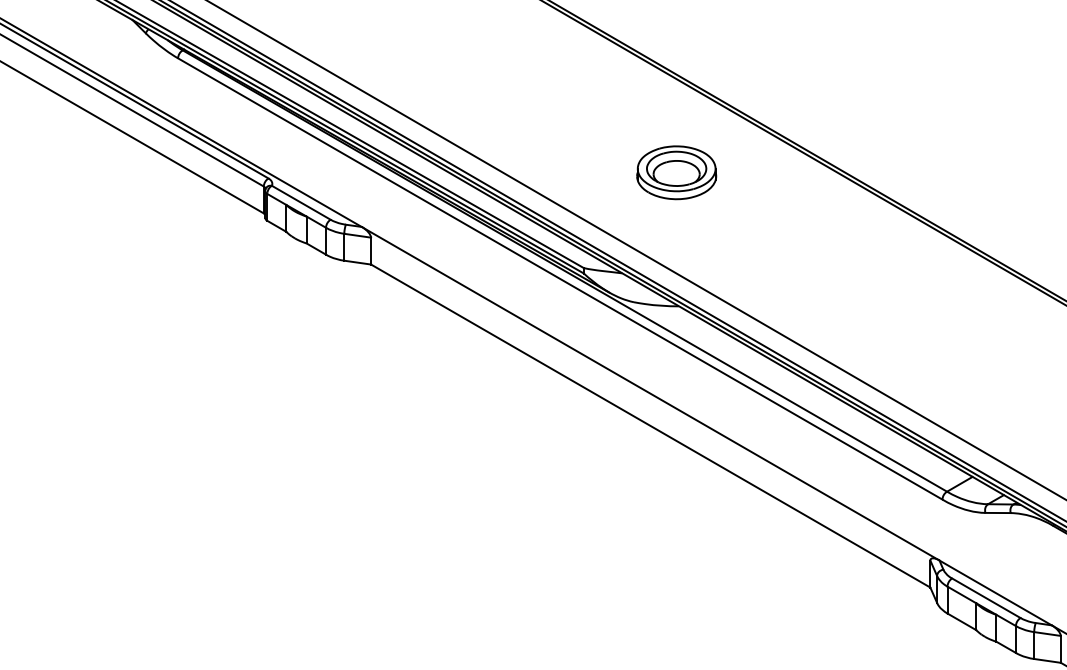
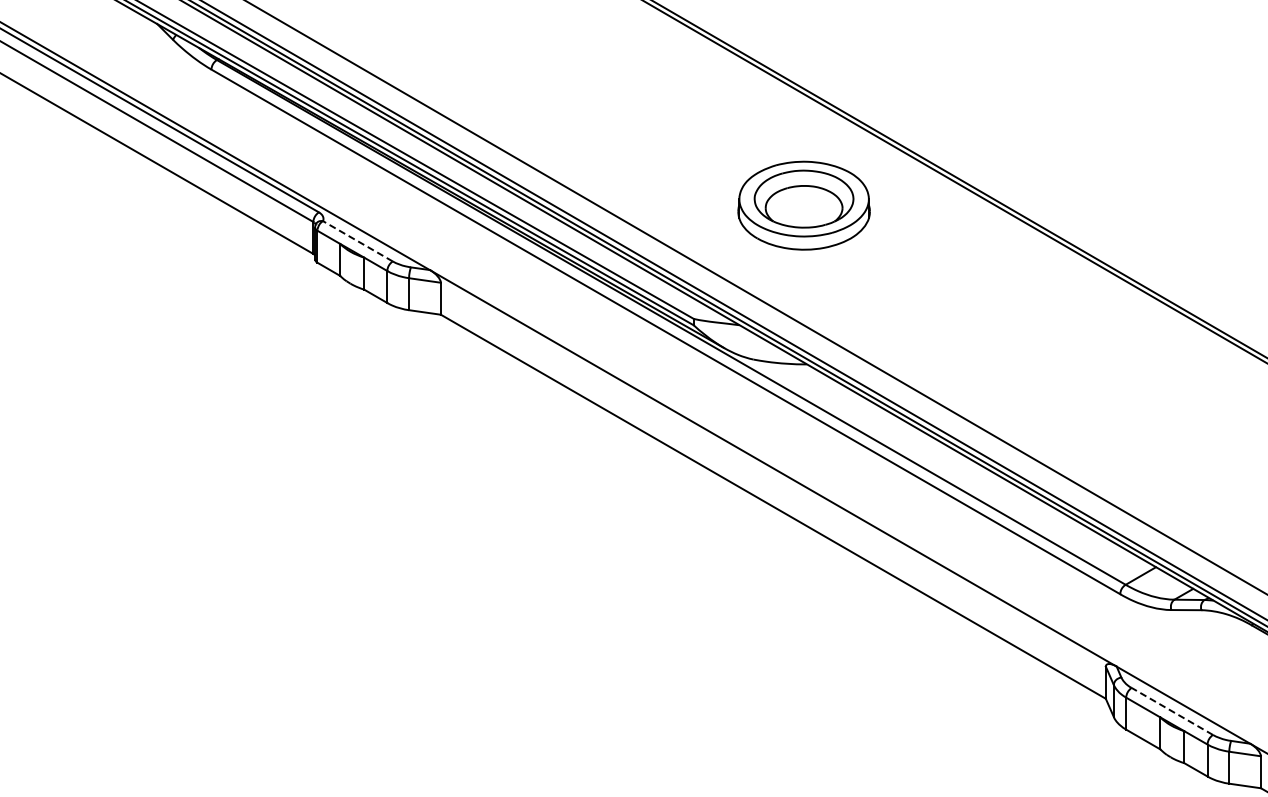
part: (676, 172) -> (804, 205), size x1.4
line: (300, 202) -> (357, 241), solid -> dashed
line: (986, 598) -> (1172, 711), solid -> dashed

